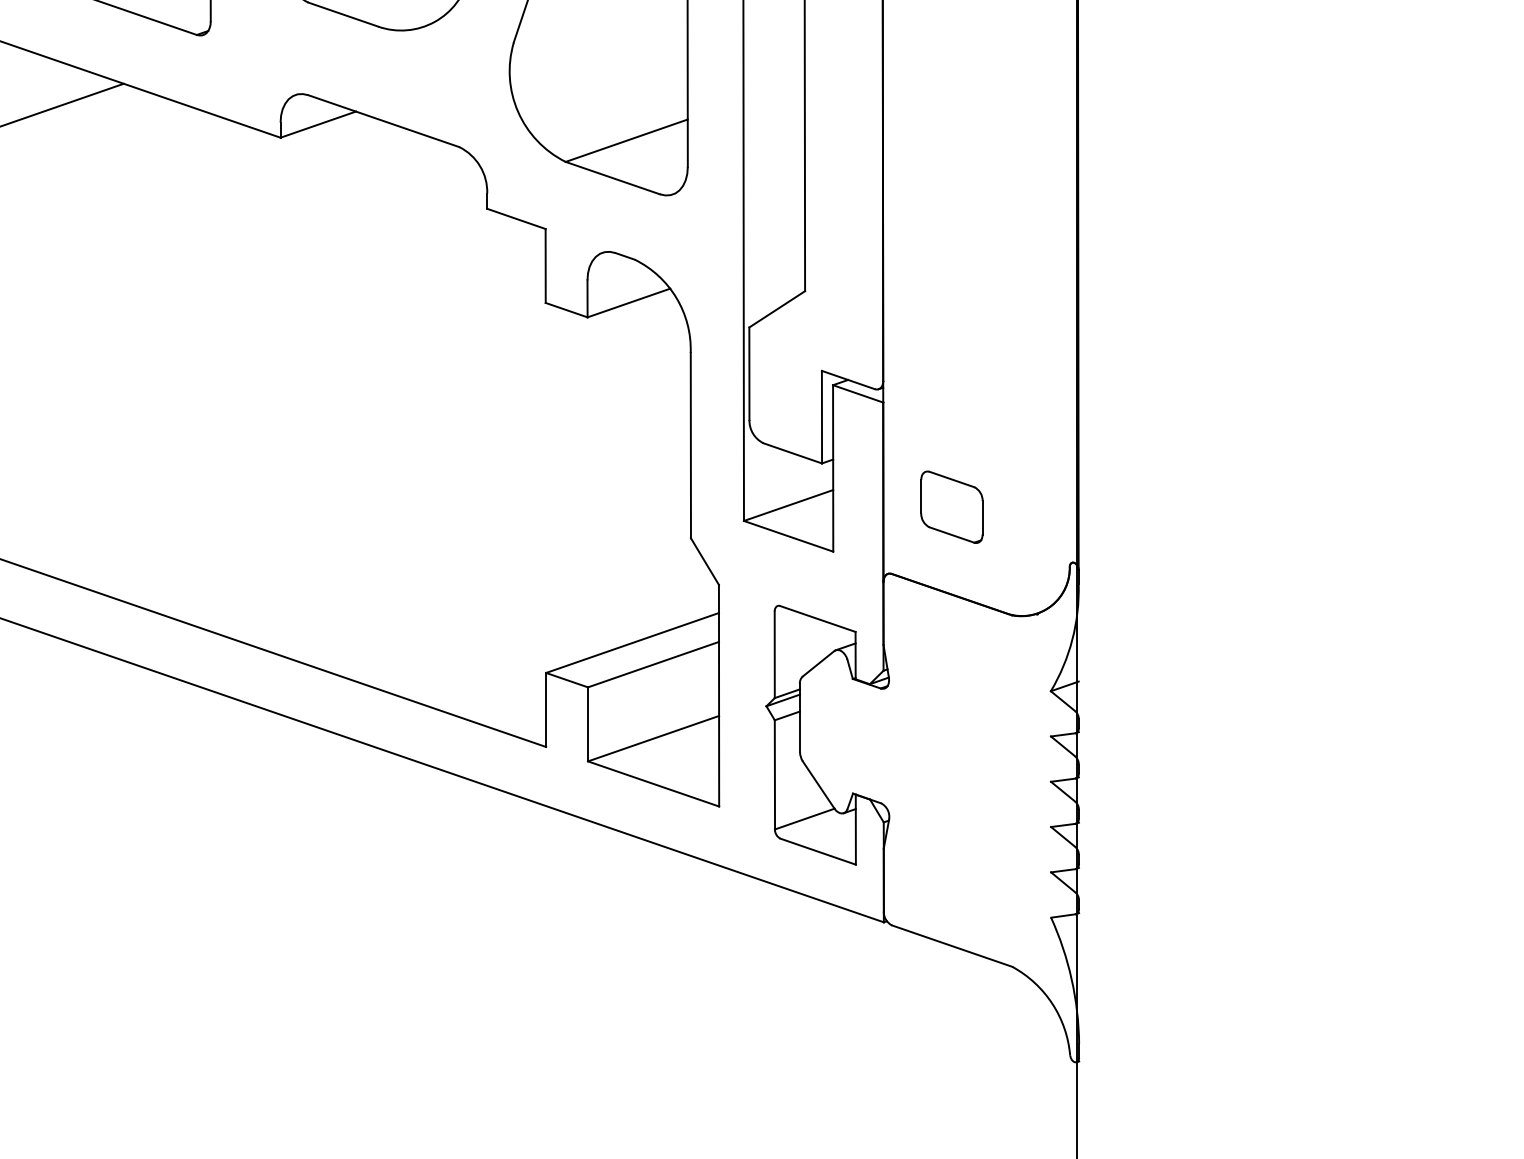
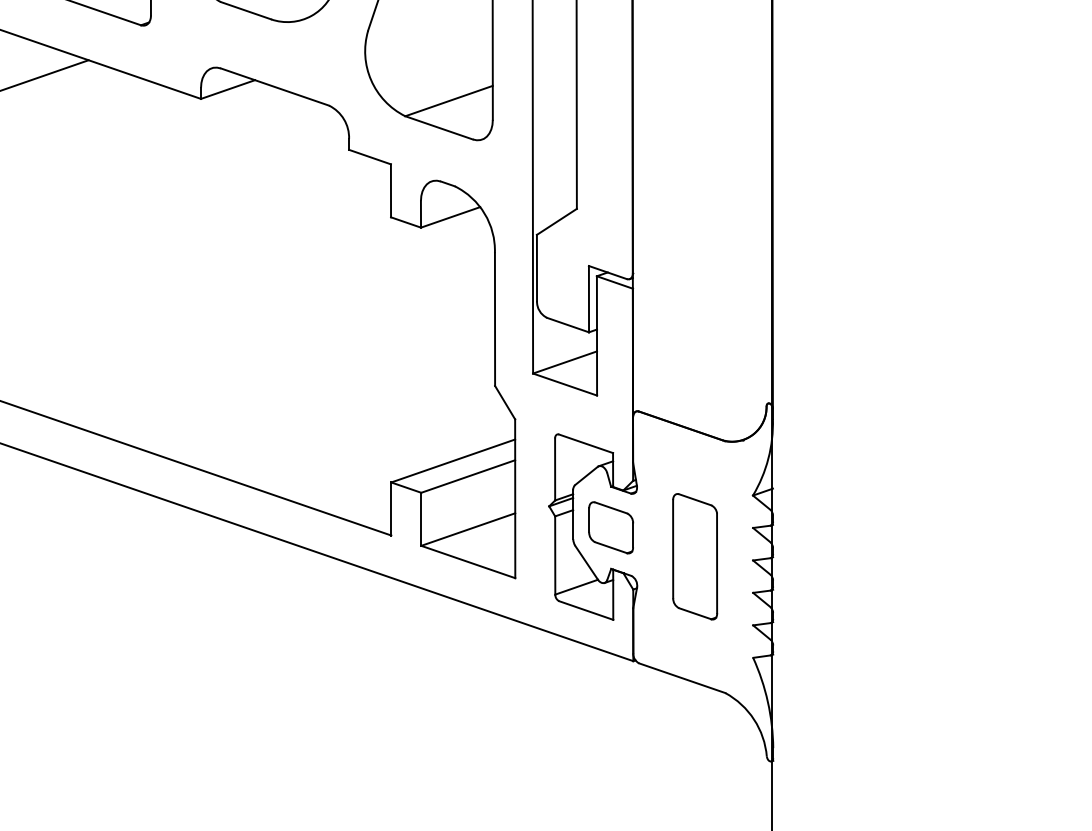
part: (951, 506) -> (610, 527), moved
part: (969, 776) -> (694, 556), added

